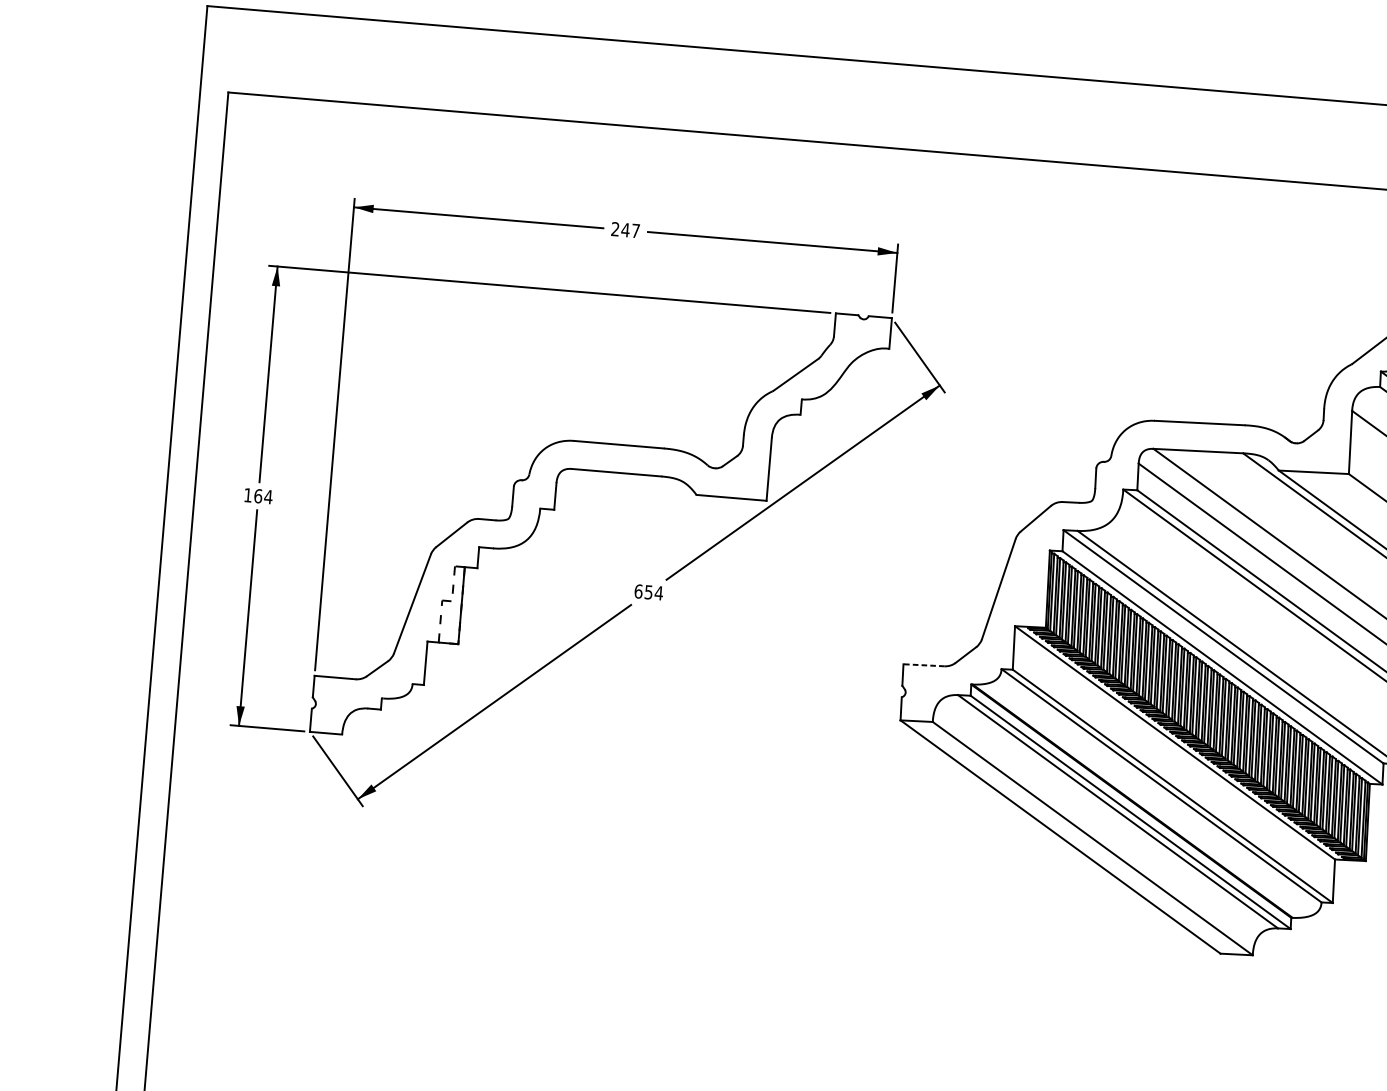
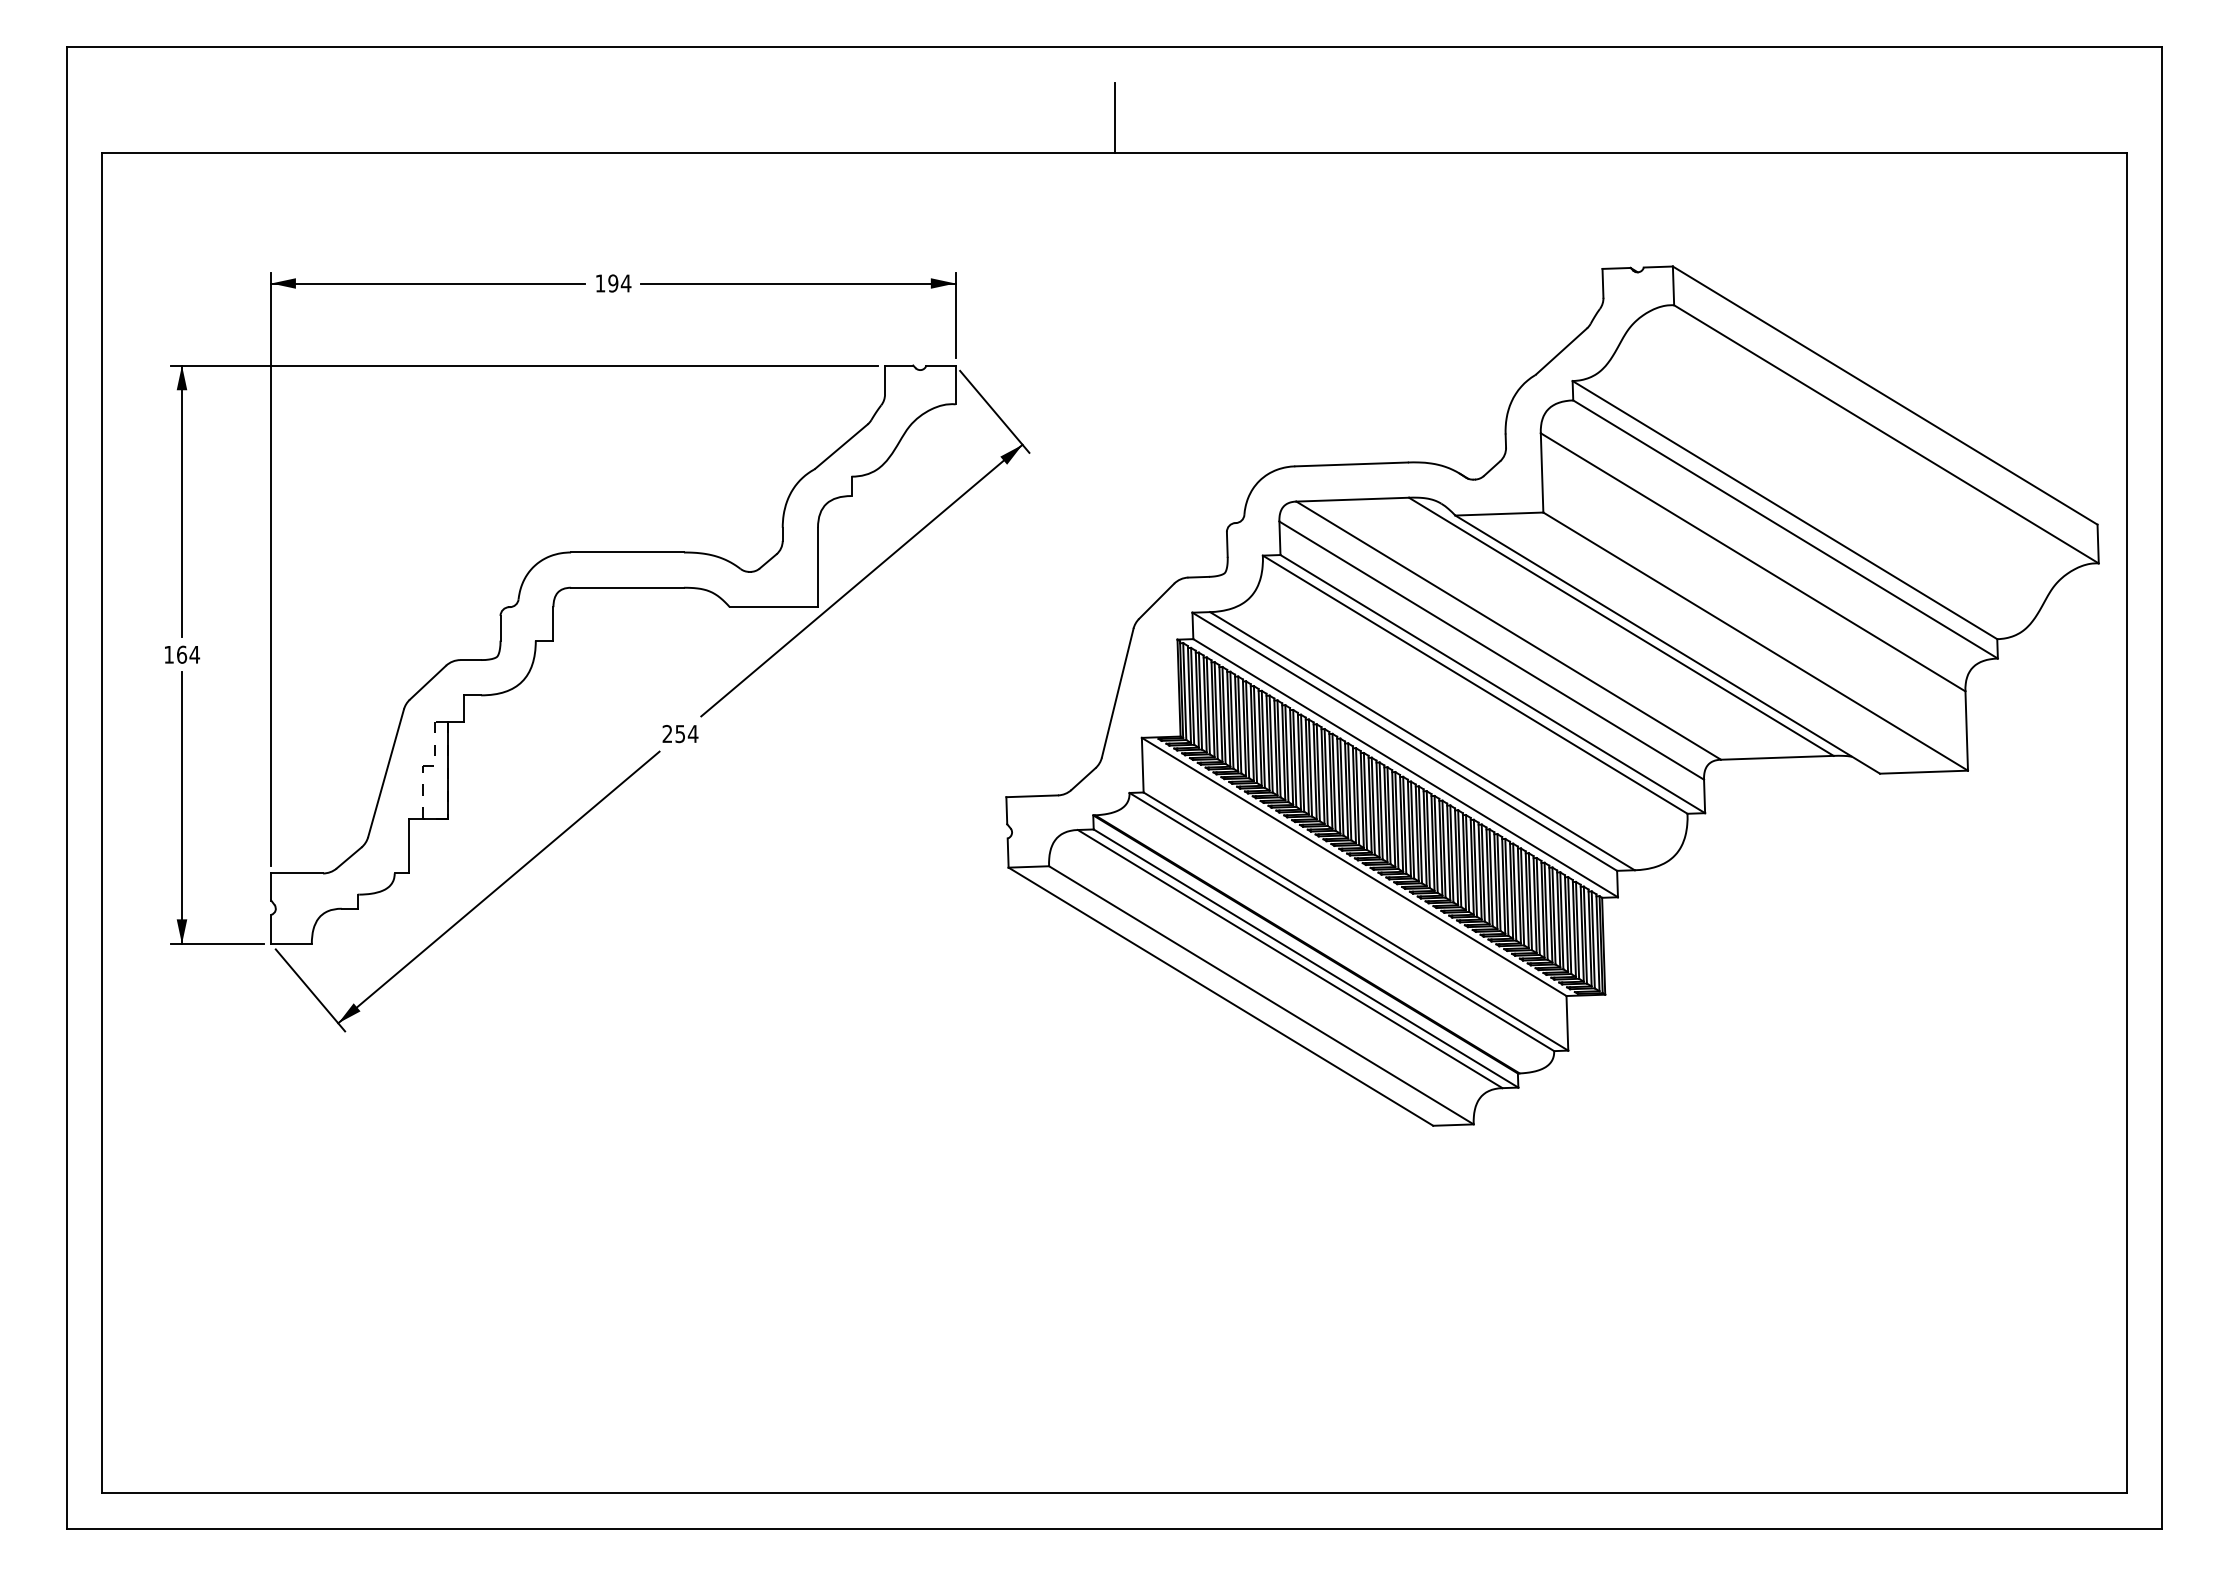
line: (1034, 131) -> (1114, 117), added
text: (625, 230) -> (613, 283), 247 -> 194
text: (638, 591) -> (667, 734), 654 -> 254
line: (924, 665) -> (1032, 796), dashed -> solid

